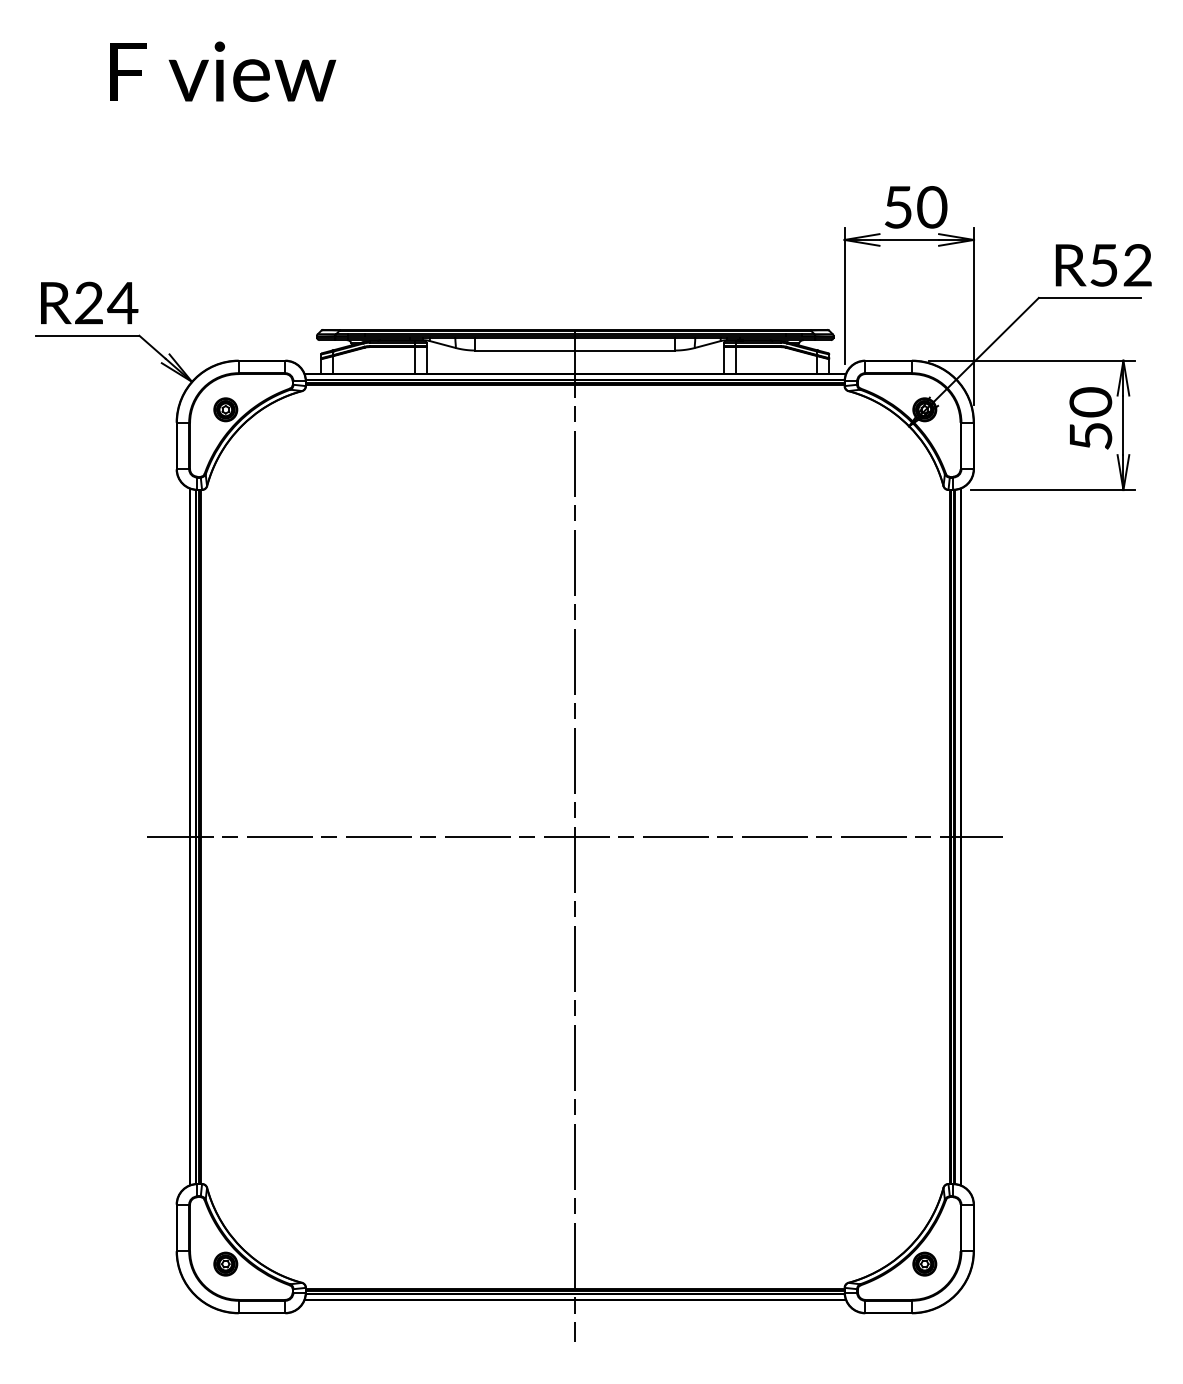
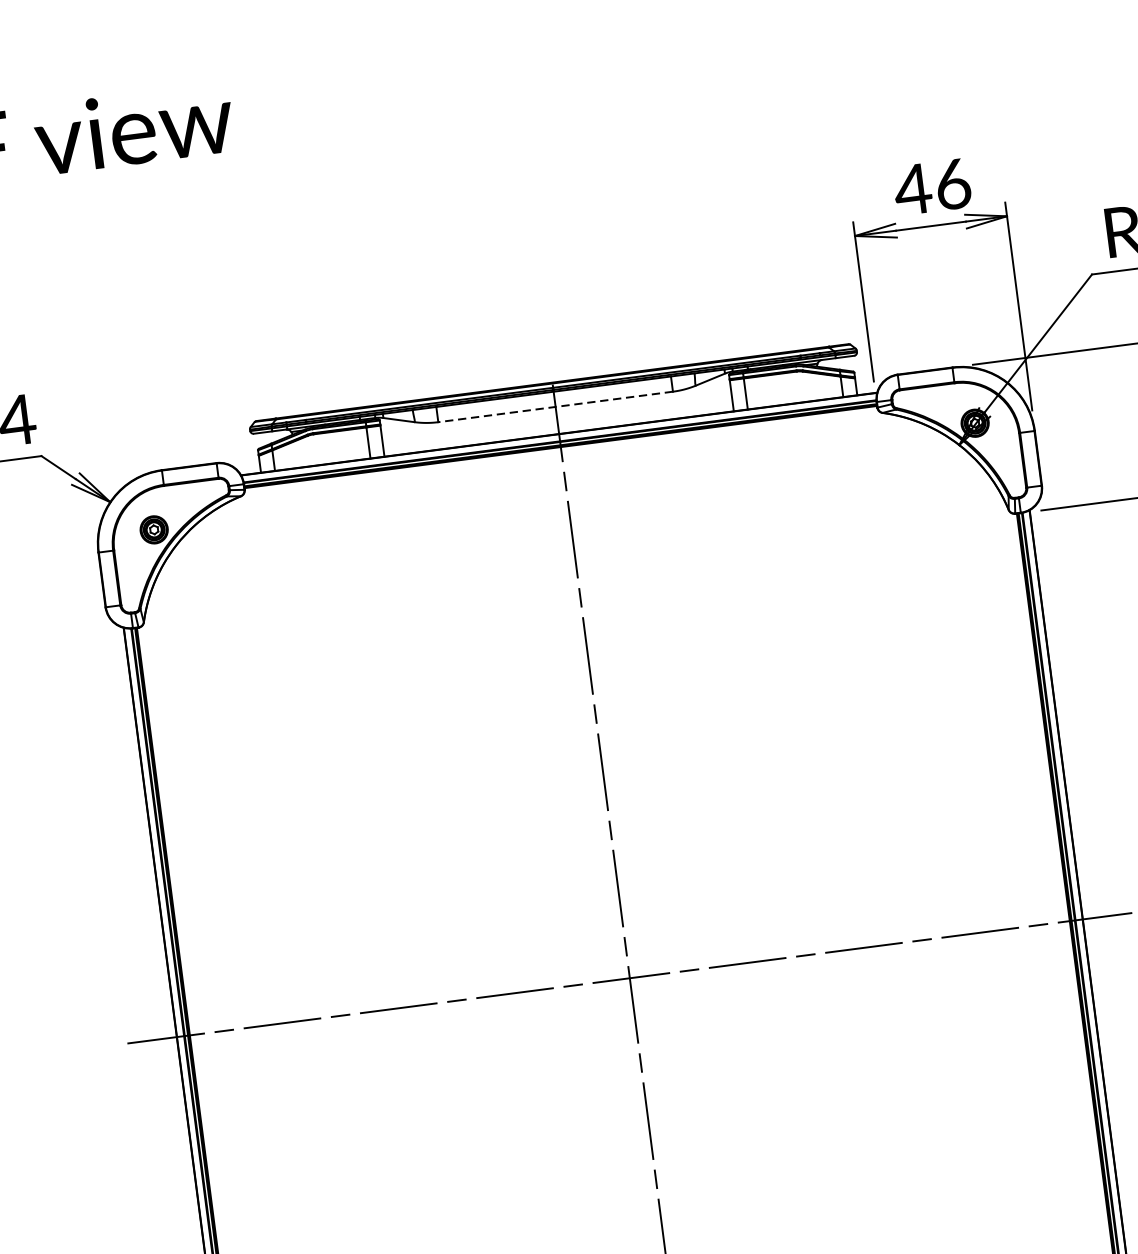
text: (914, 207) -> (932, 187), 50 -> 46
line: (575, 350) -> (555, 406), solid -> dashed

